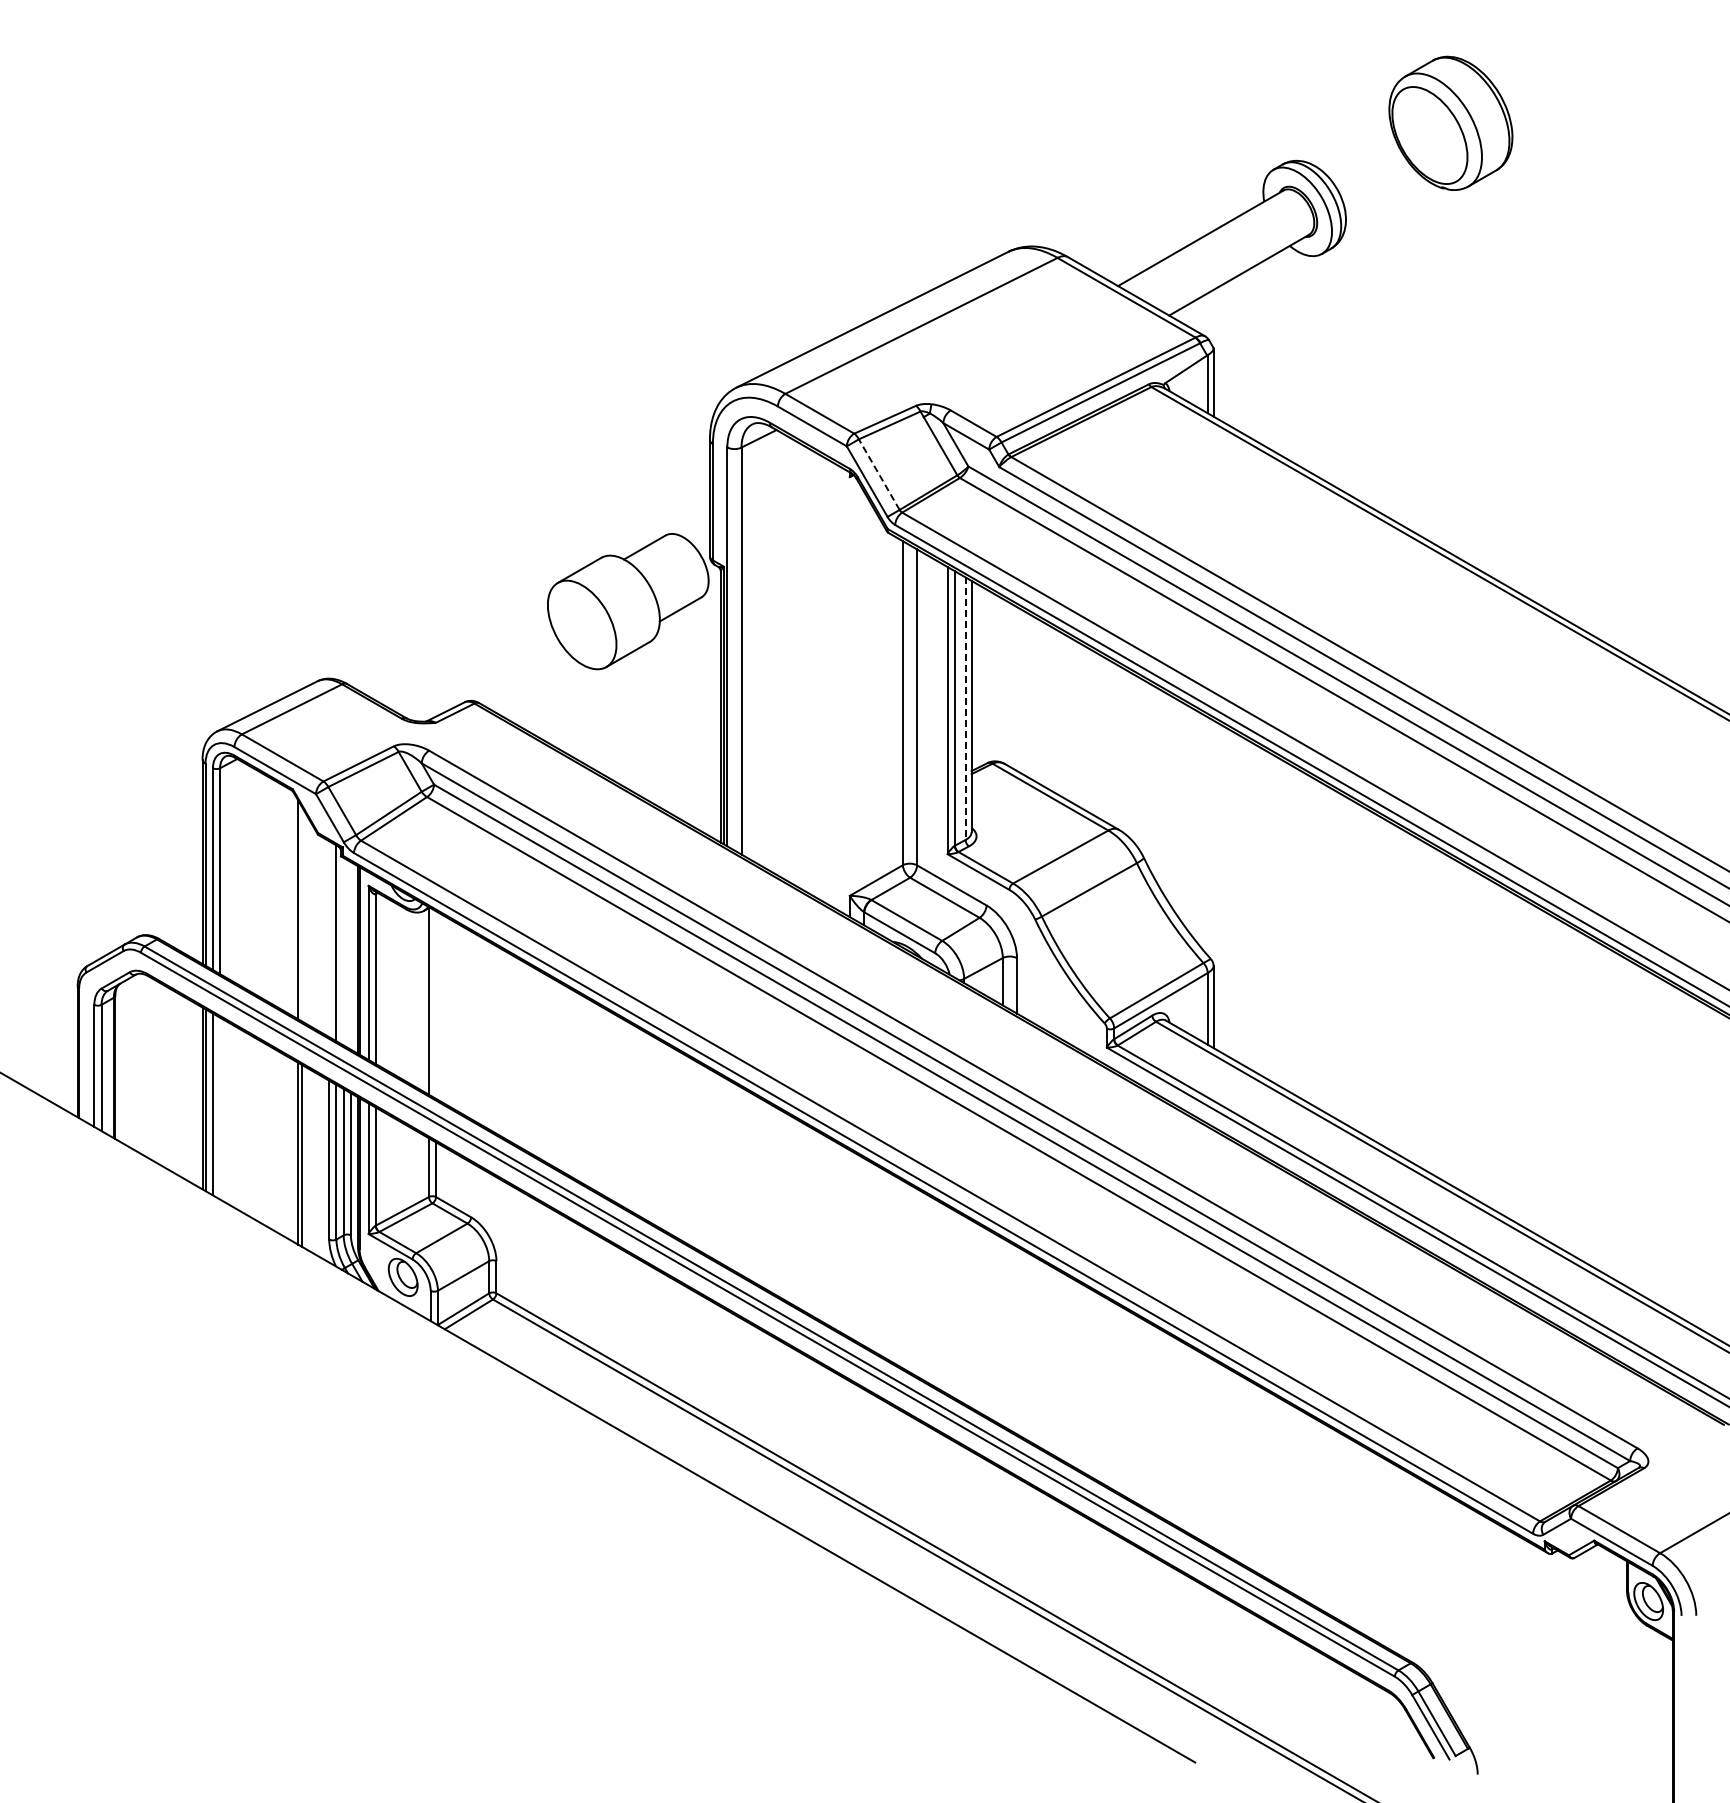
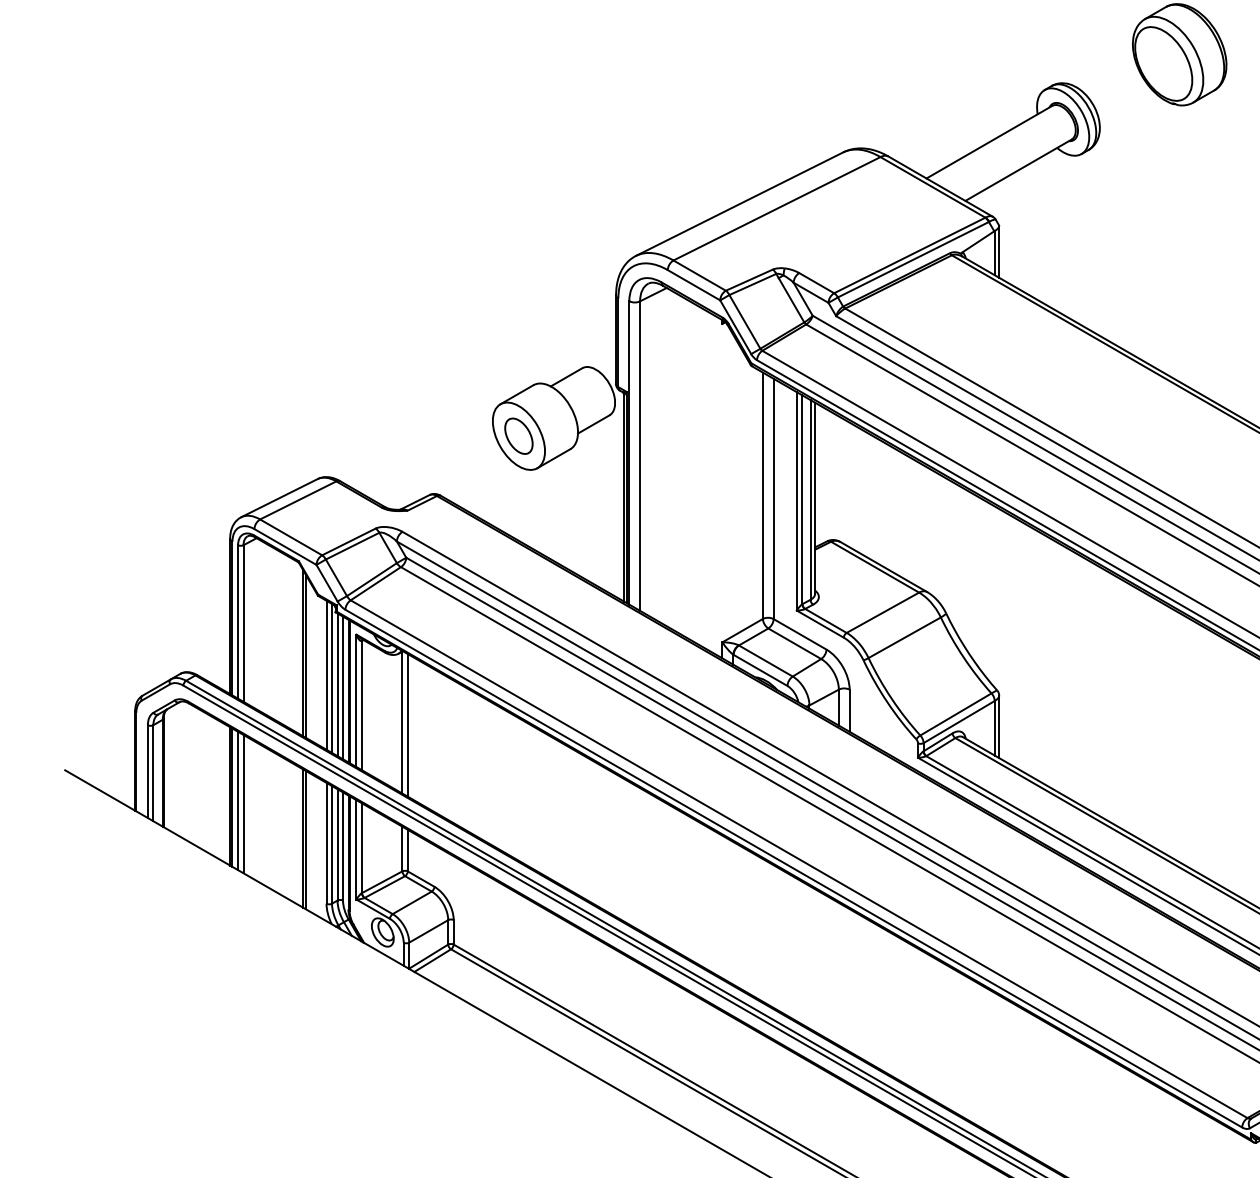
line: (879, 474) -> (745, 321), dashed -> solid
part: (582, 624) -> (519, 435), added
line: (965, 709) -> (810, 500), dashed -> solid
line: (302, 914) -> (306, 656), added
line: (329, 939) -> (326, 675), added
line: (343, 951) -> (337, 684), added
line: (350, 955) -> (342, 687), added
line: (436, 1004) -> (408, 724), added
line: (220, 1108) -> (243, 804), added

